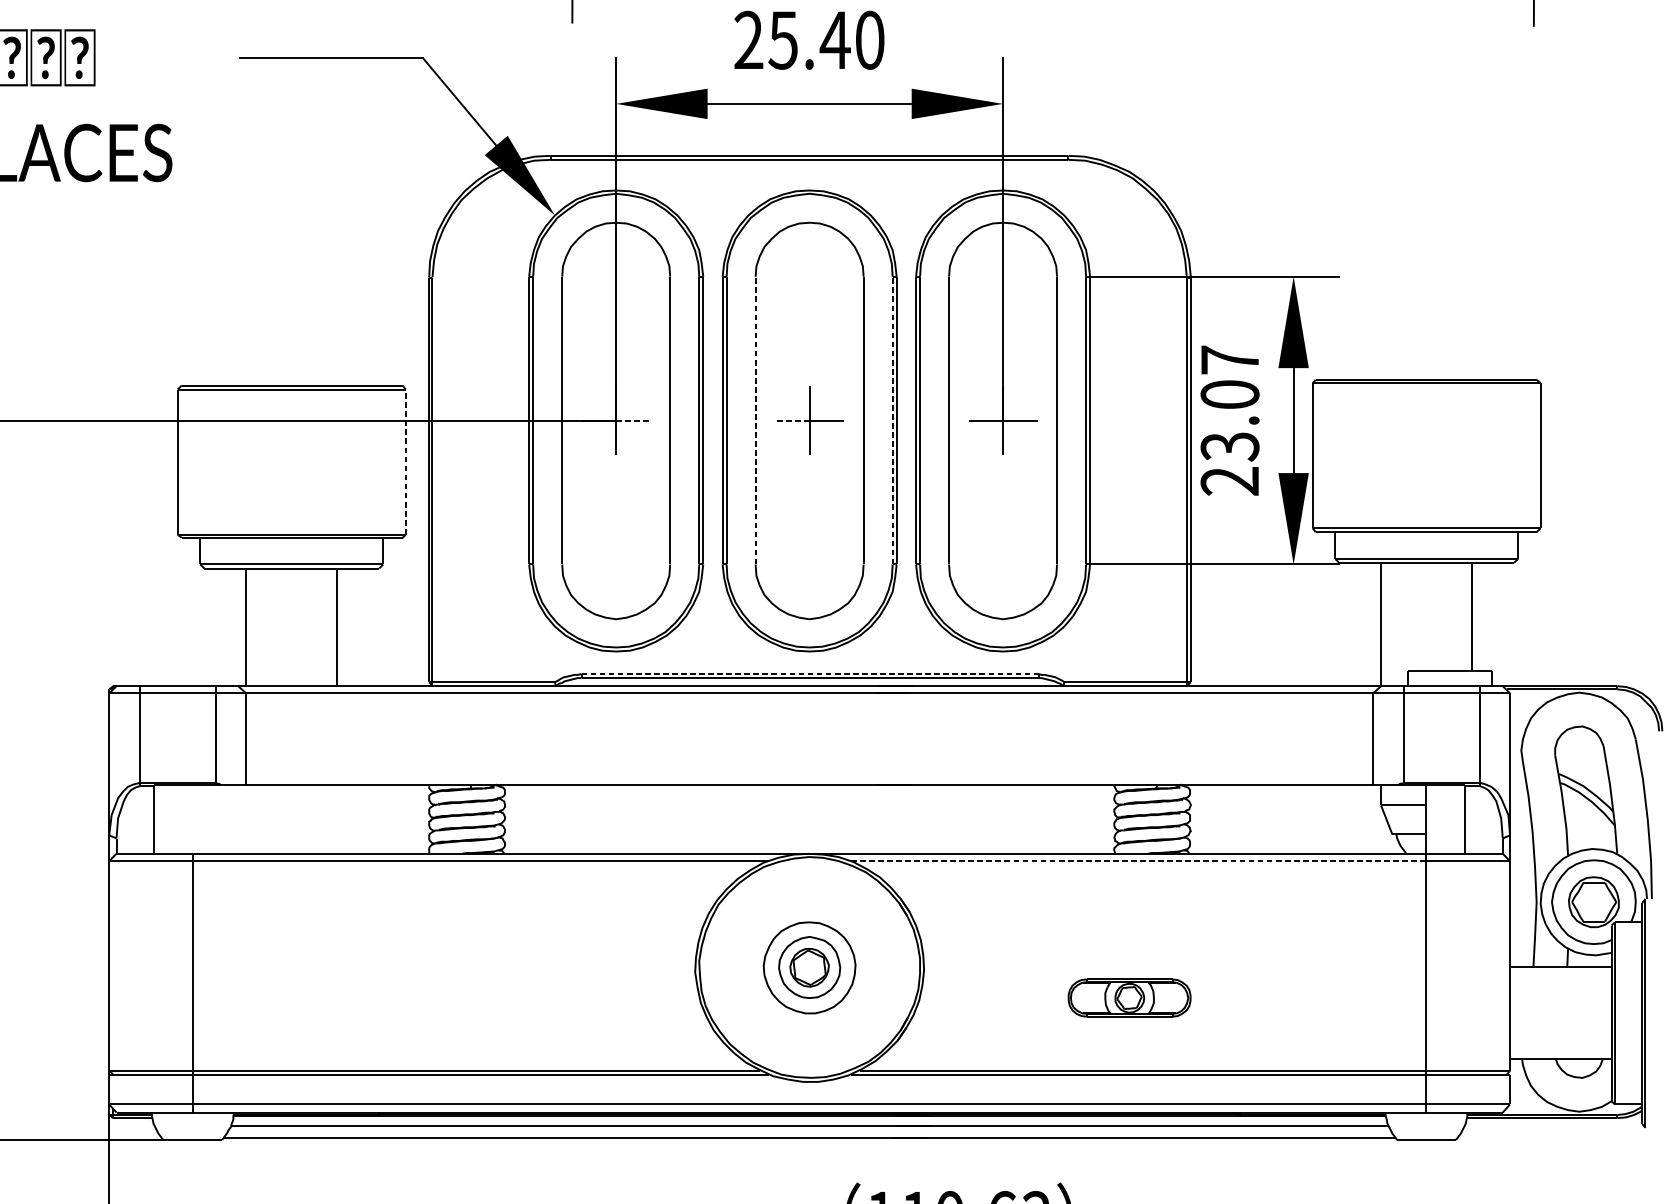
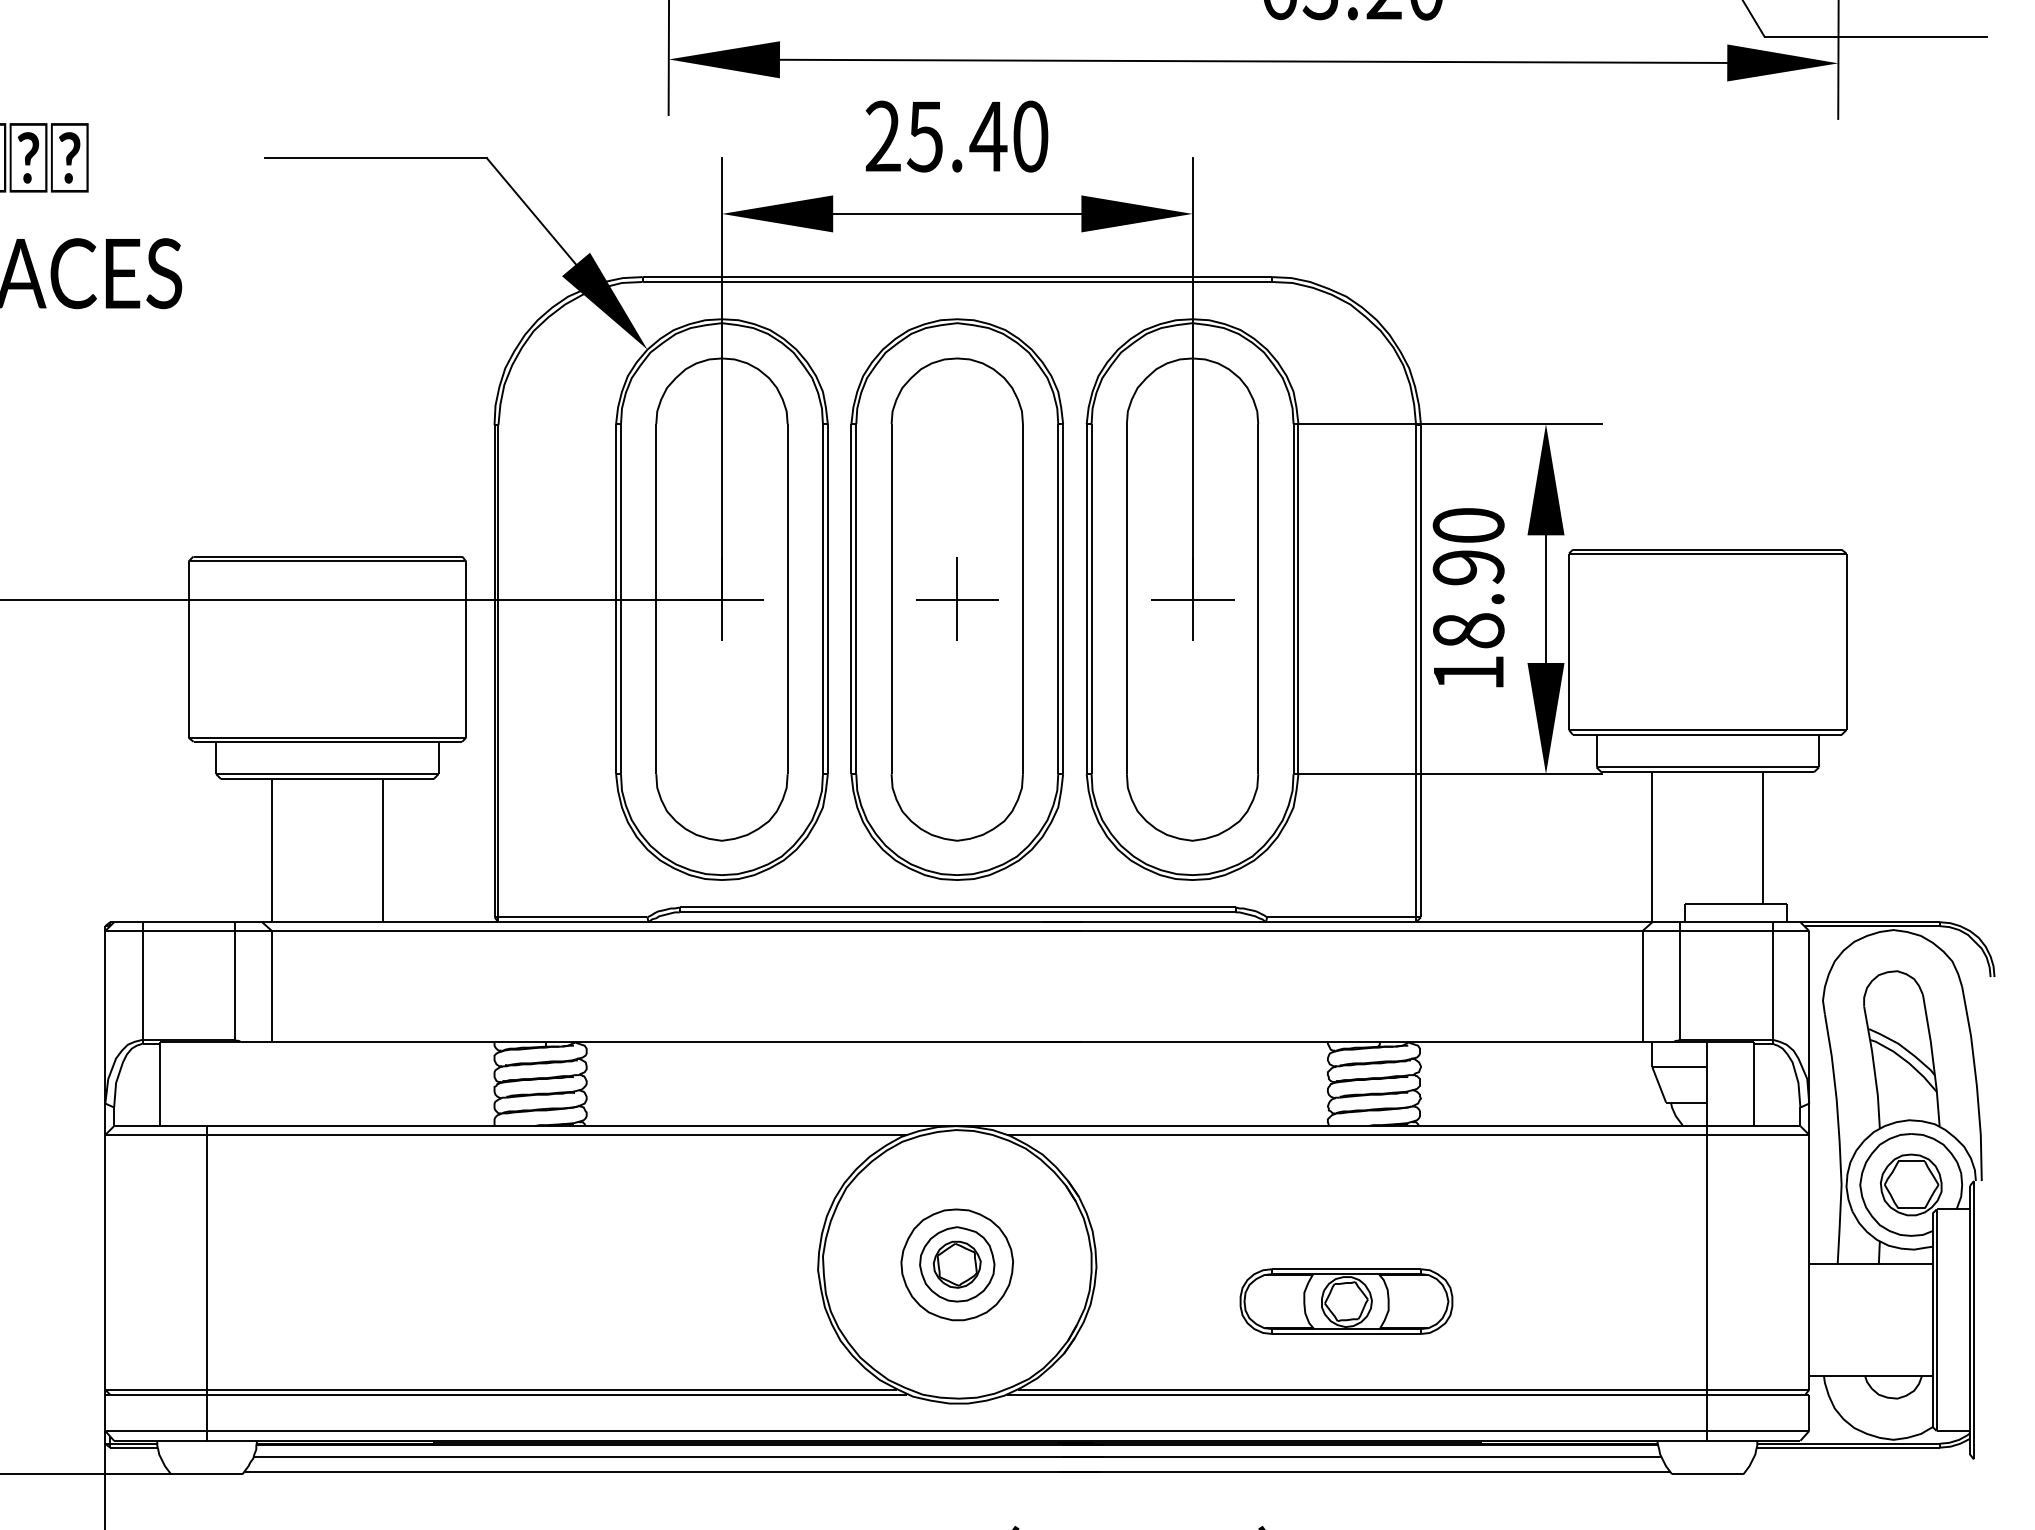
line: (633, 420) -> (743, 599), dashed -> solid
line: (755, 420) -> (891, 598), dashed -> solid
line: (792, 420) -> (936, 599), dashed -> solid
line: (892, 420) -> (1058, 598), dashed -> solid
text: (1229, 420) -> (1468, 599), 23.07 -> 18.90
line: (406, 461) -> (466, 649), dashed -> solid
line: (809, 674) -> (957, 907), dashed -> solid
line: (1137, 860) -> (1356, 1134), dashed -> solid
part: (1129, 998) -> (1346, 1301), size x1.43

